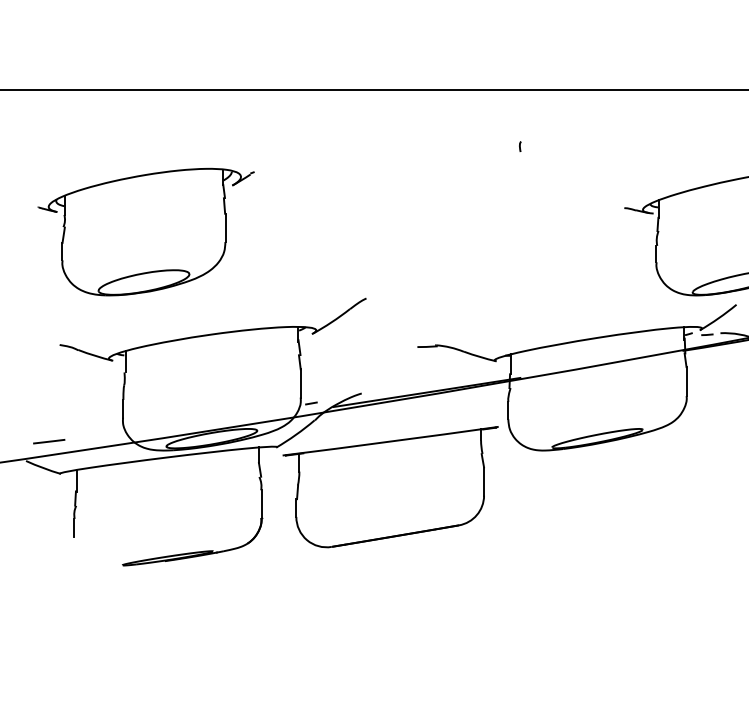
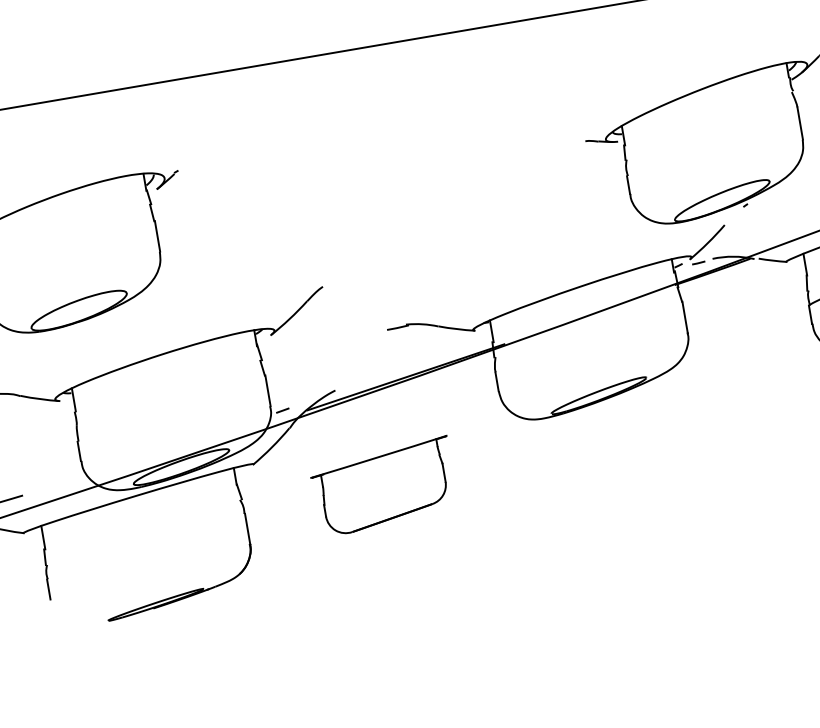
curve: (520, 146) -> (461, 93), removed
part: (390, 487) -> (383, 486), size x0.6

